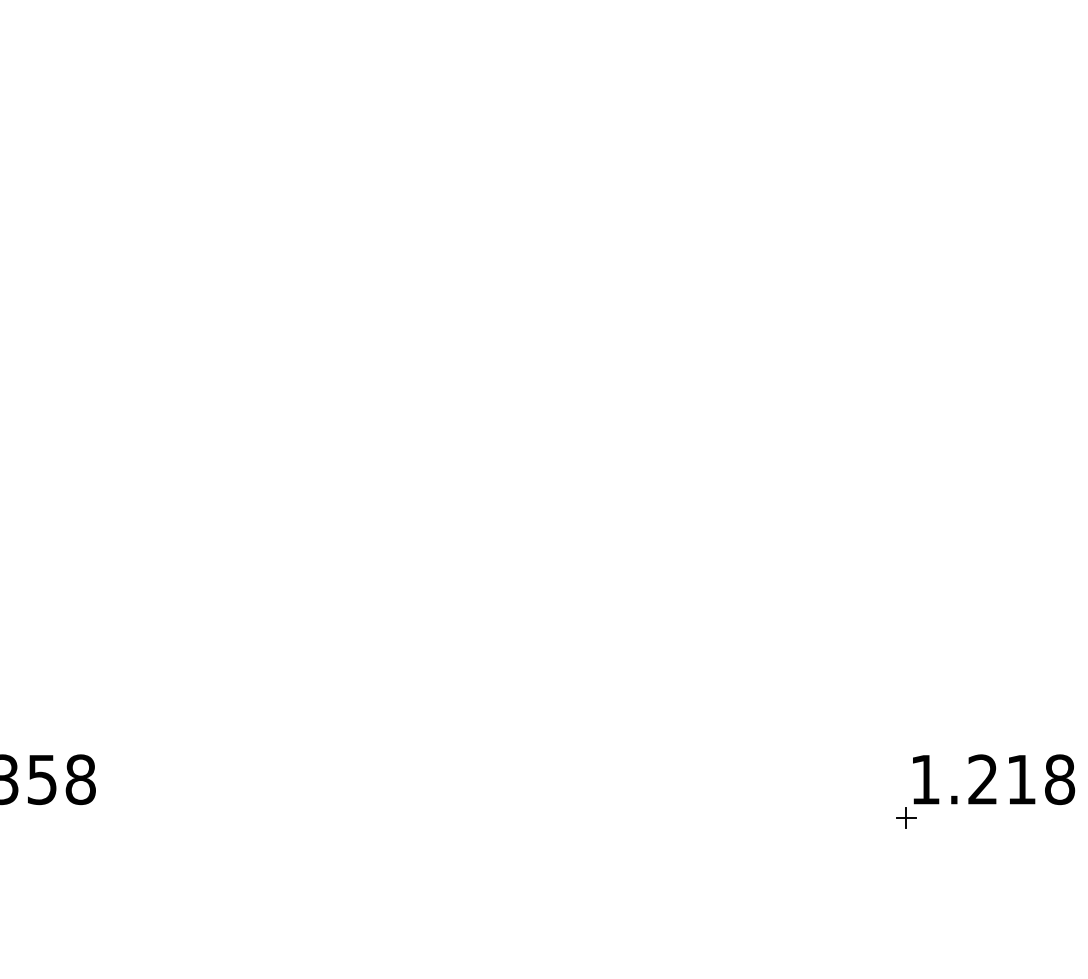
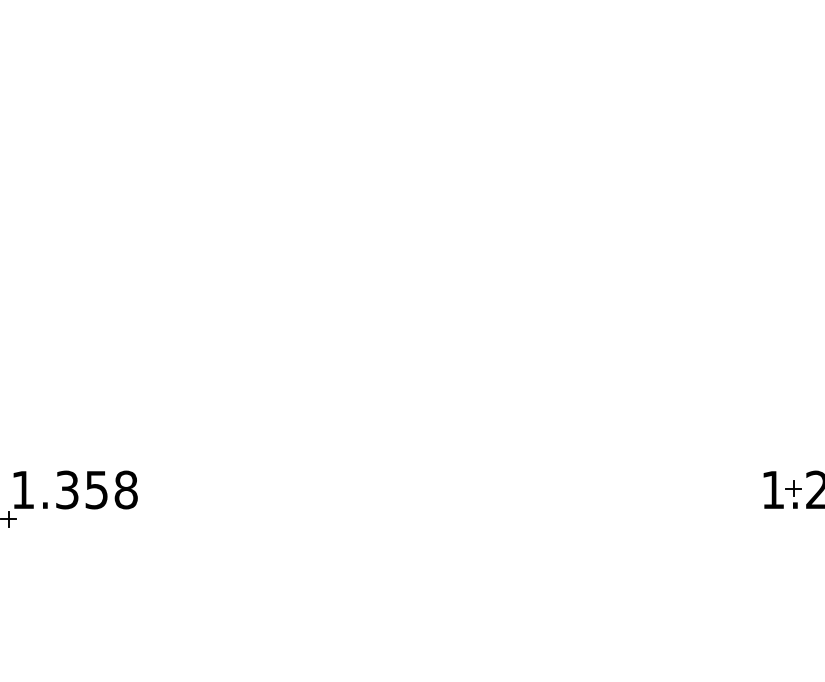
part: (906, 817) -> (793, 488), moved

